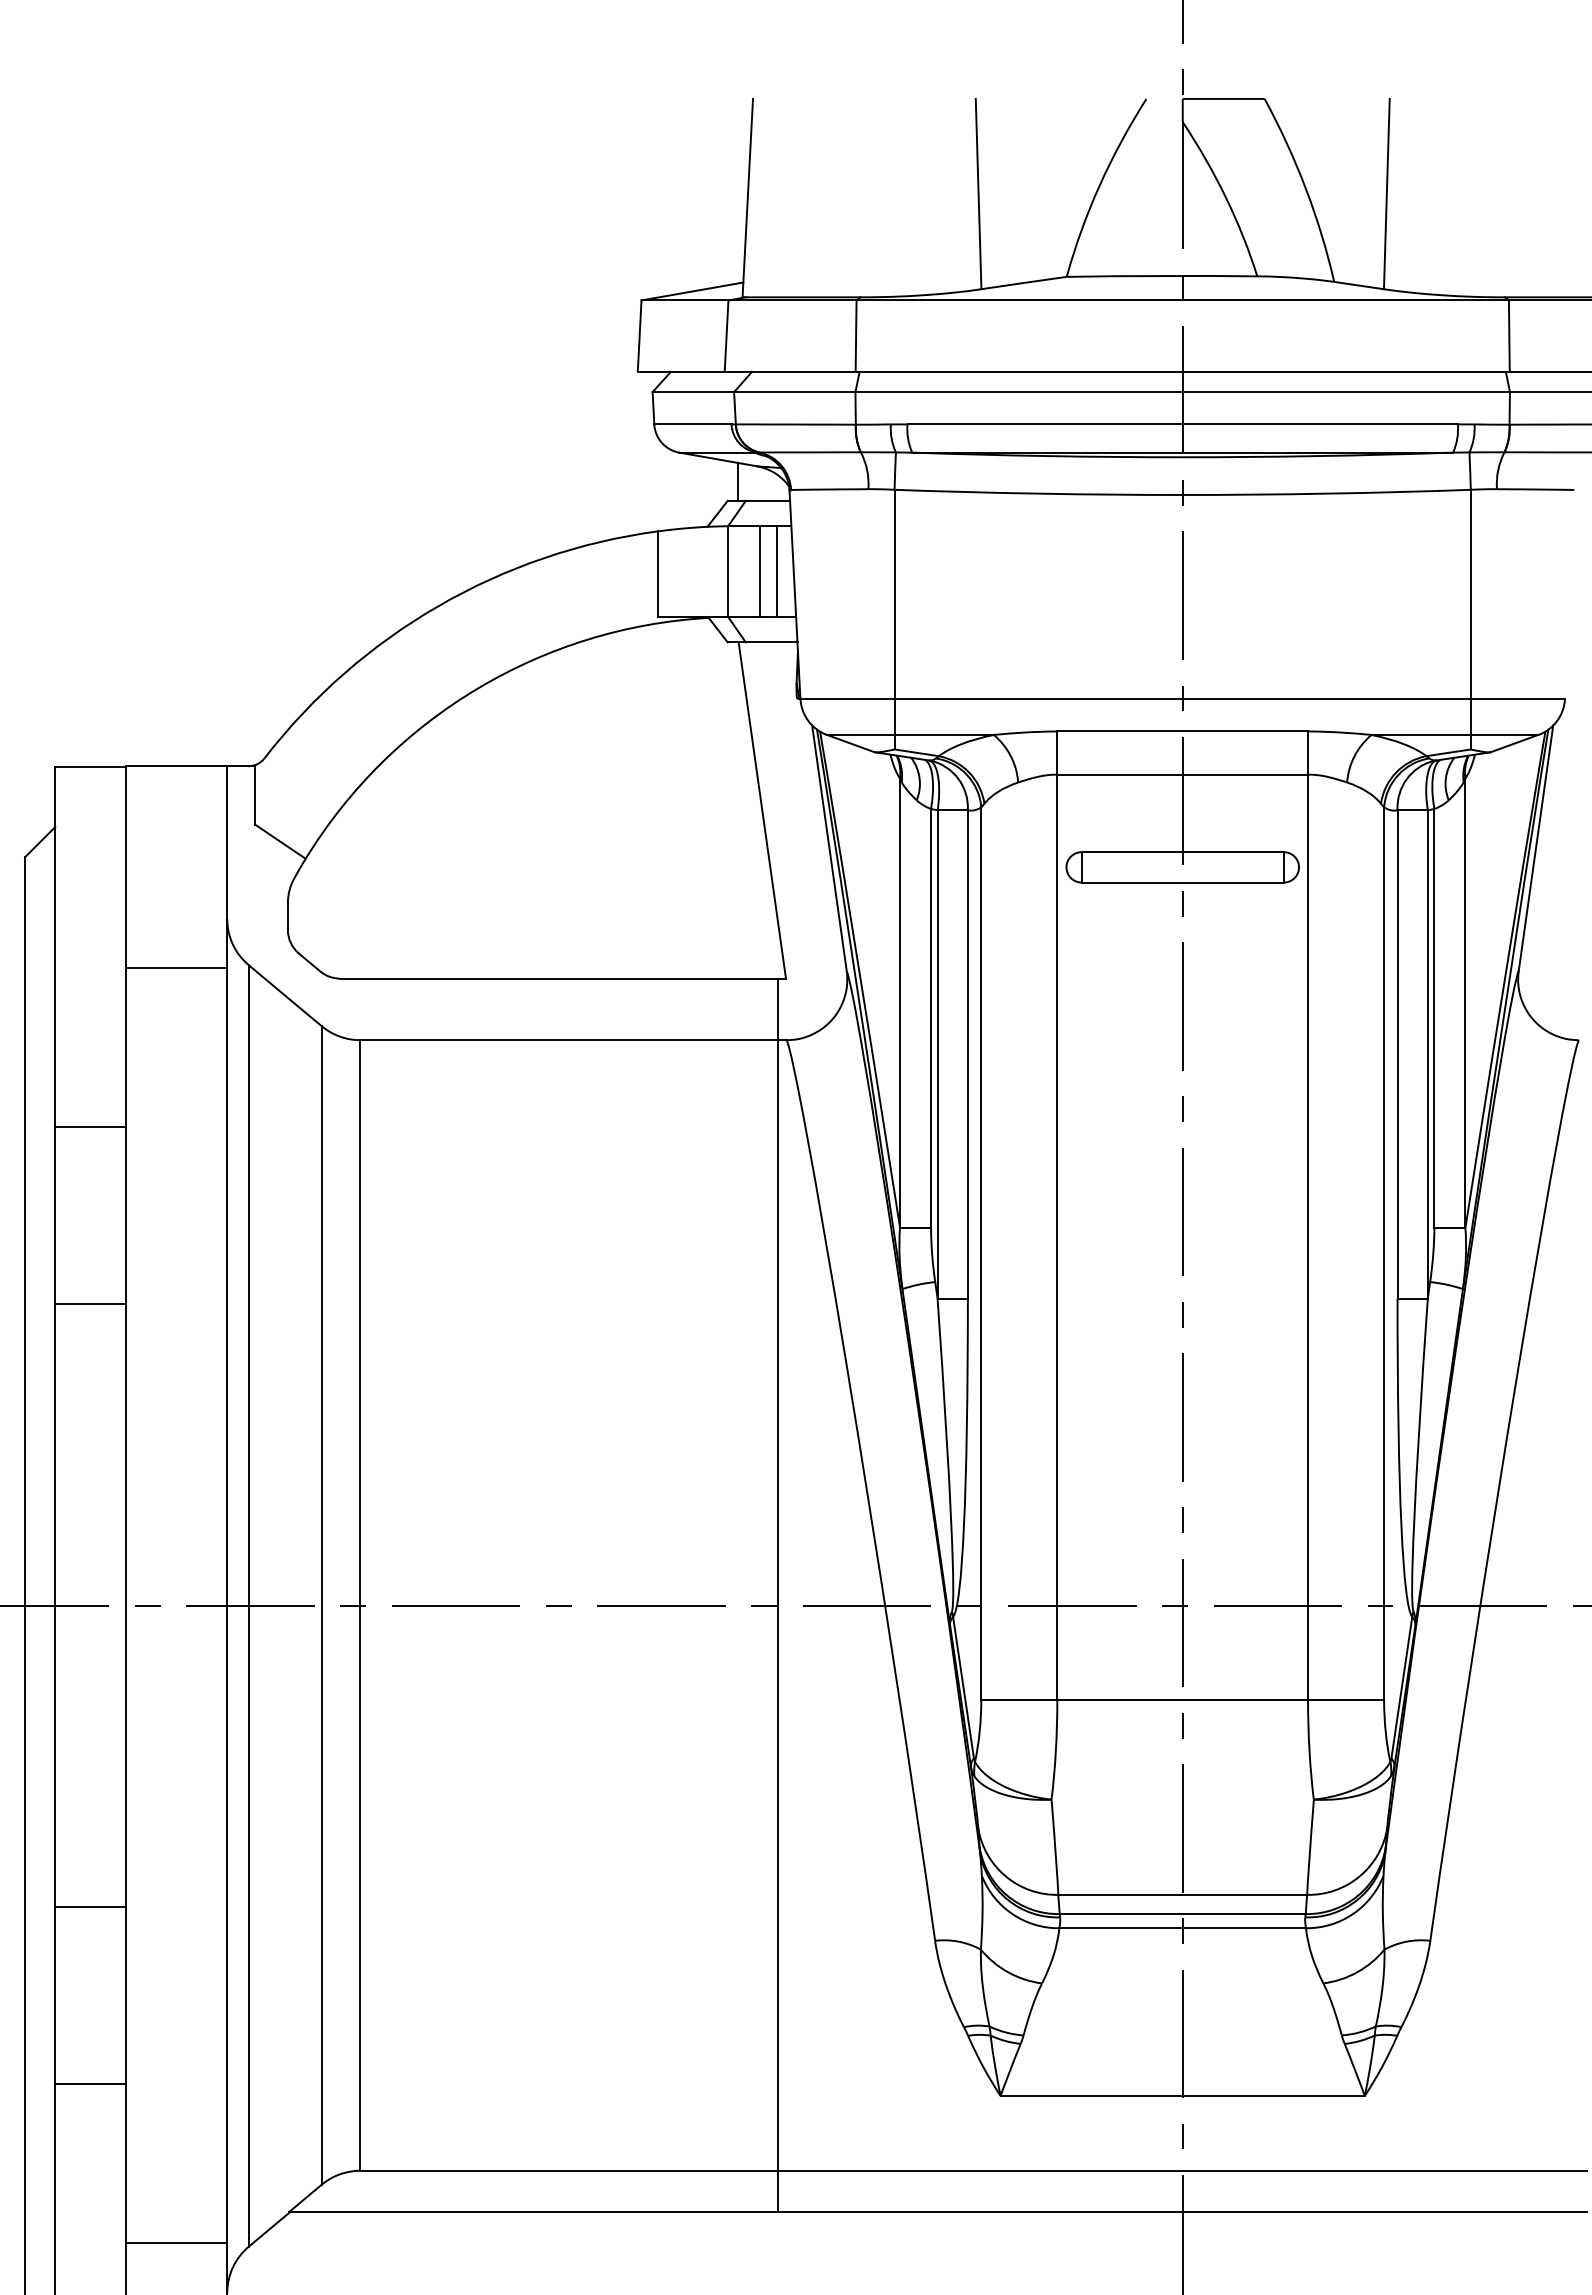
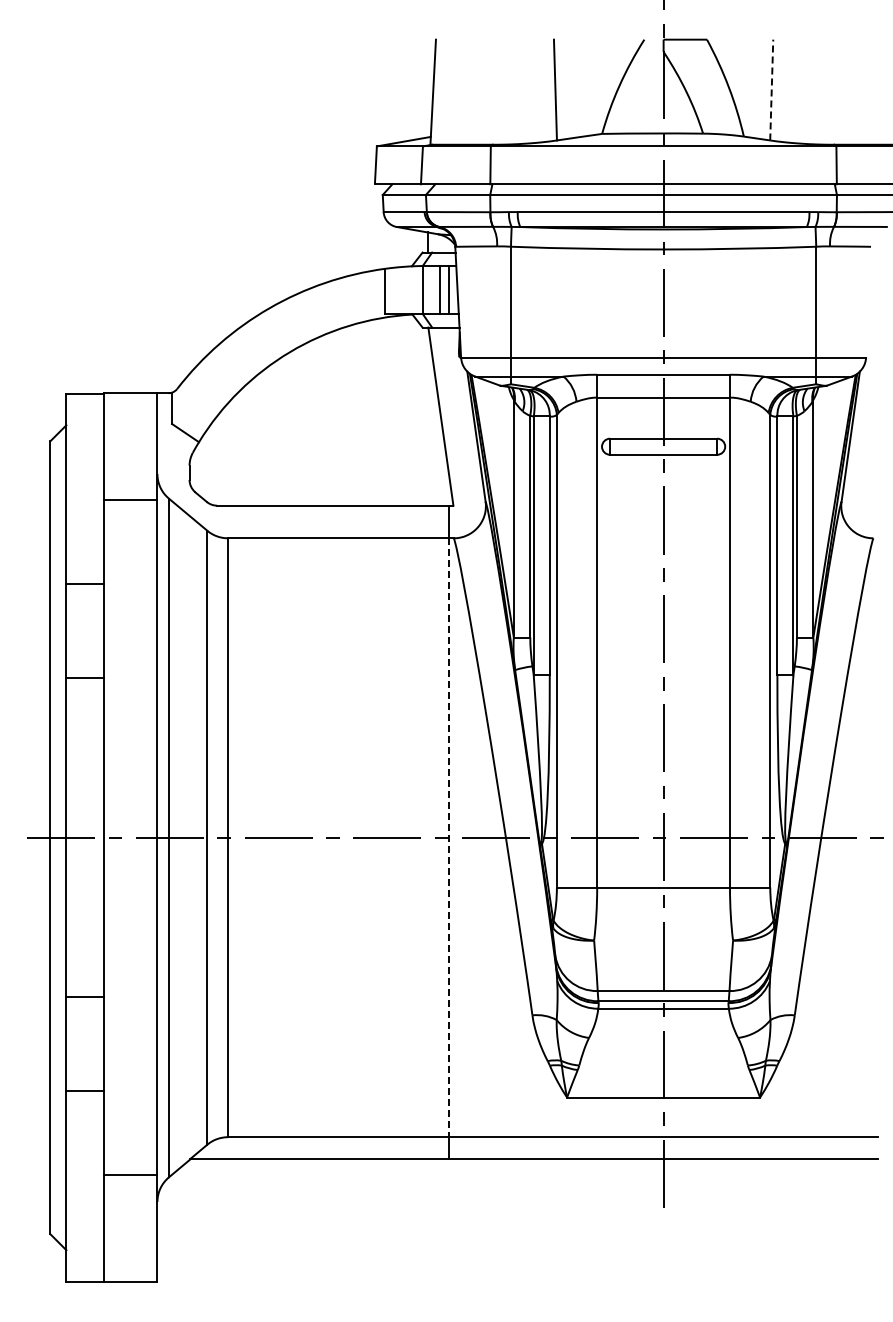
line: (1386, 193) -> (771, 89), solid -> dashed
line: (778, 1606) -> (449, 838), solid -> dashed

